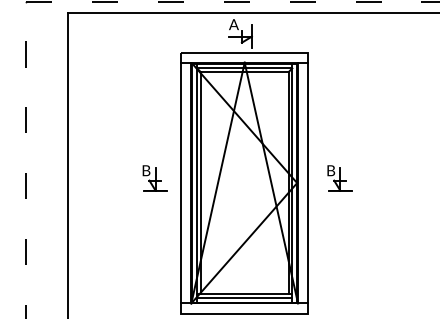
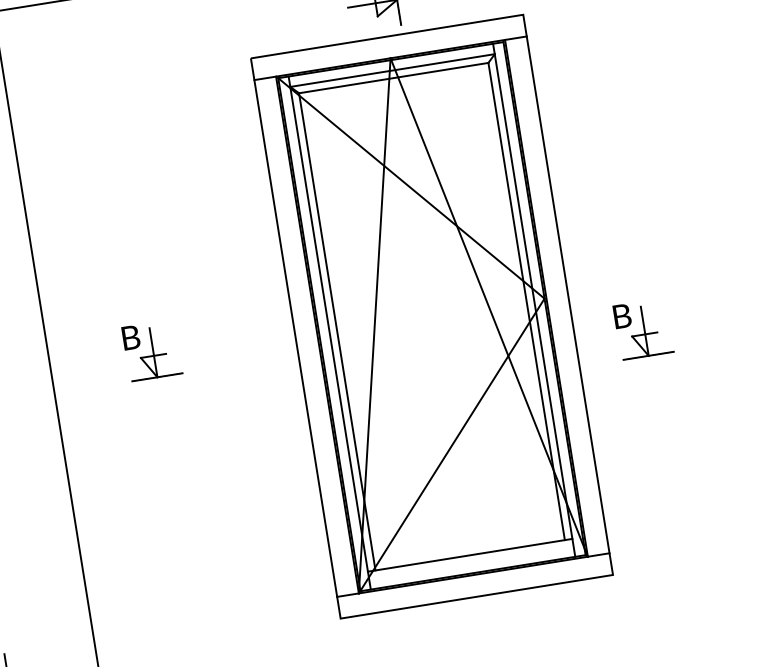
part: (154, 178) -> (150, 351), moved
part: (339, 178) -> (642, 330), moved
line: (244, 297) -> (470, 562), removed

